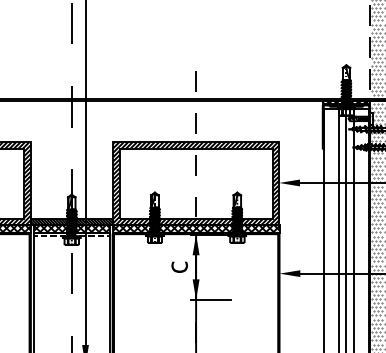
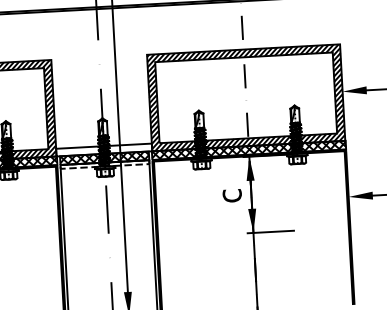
hatch: (71, 221) -> (103, 149), removed

